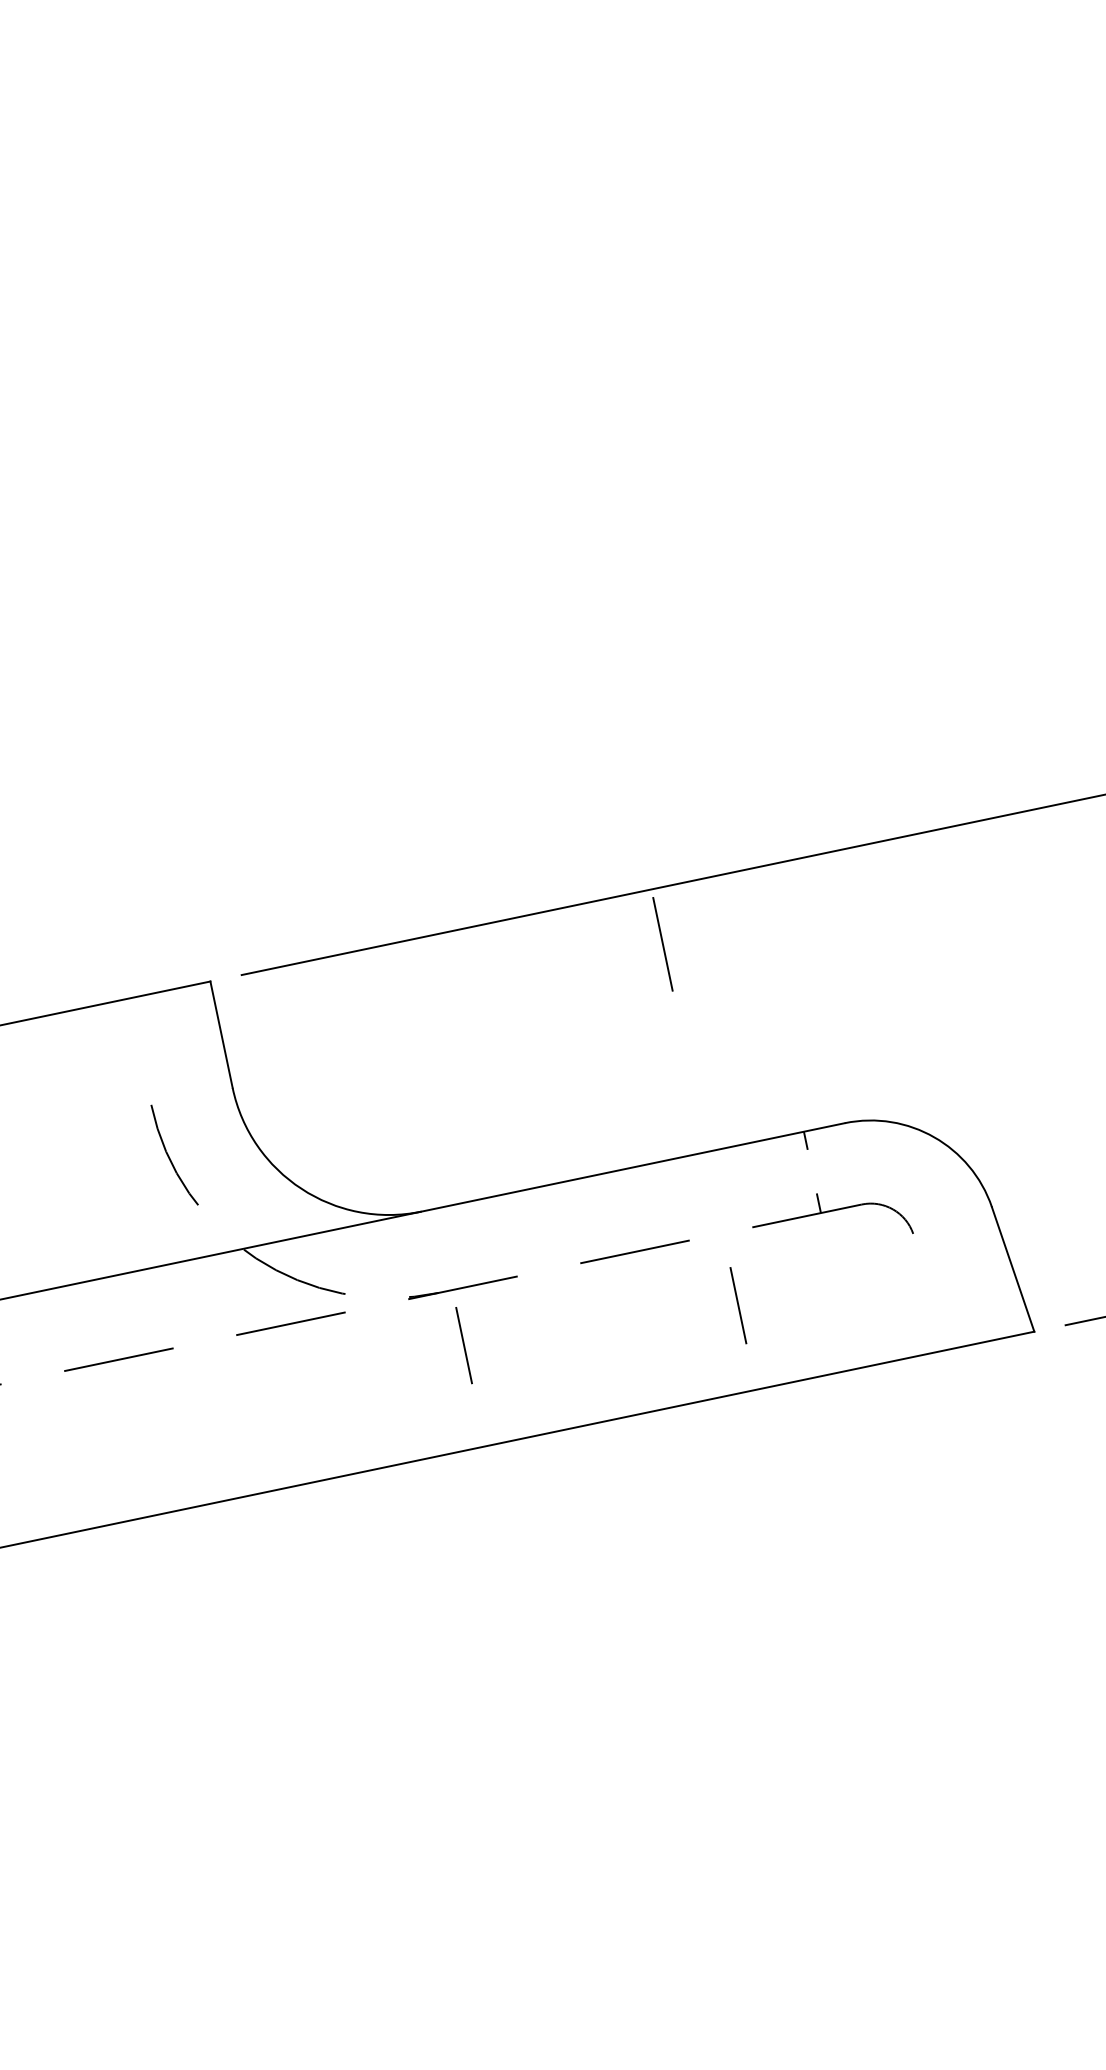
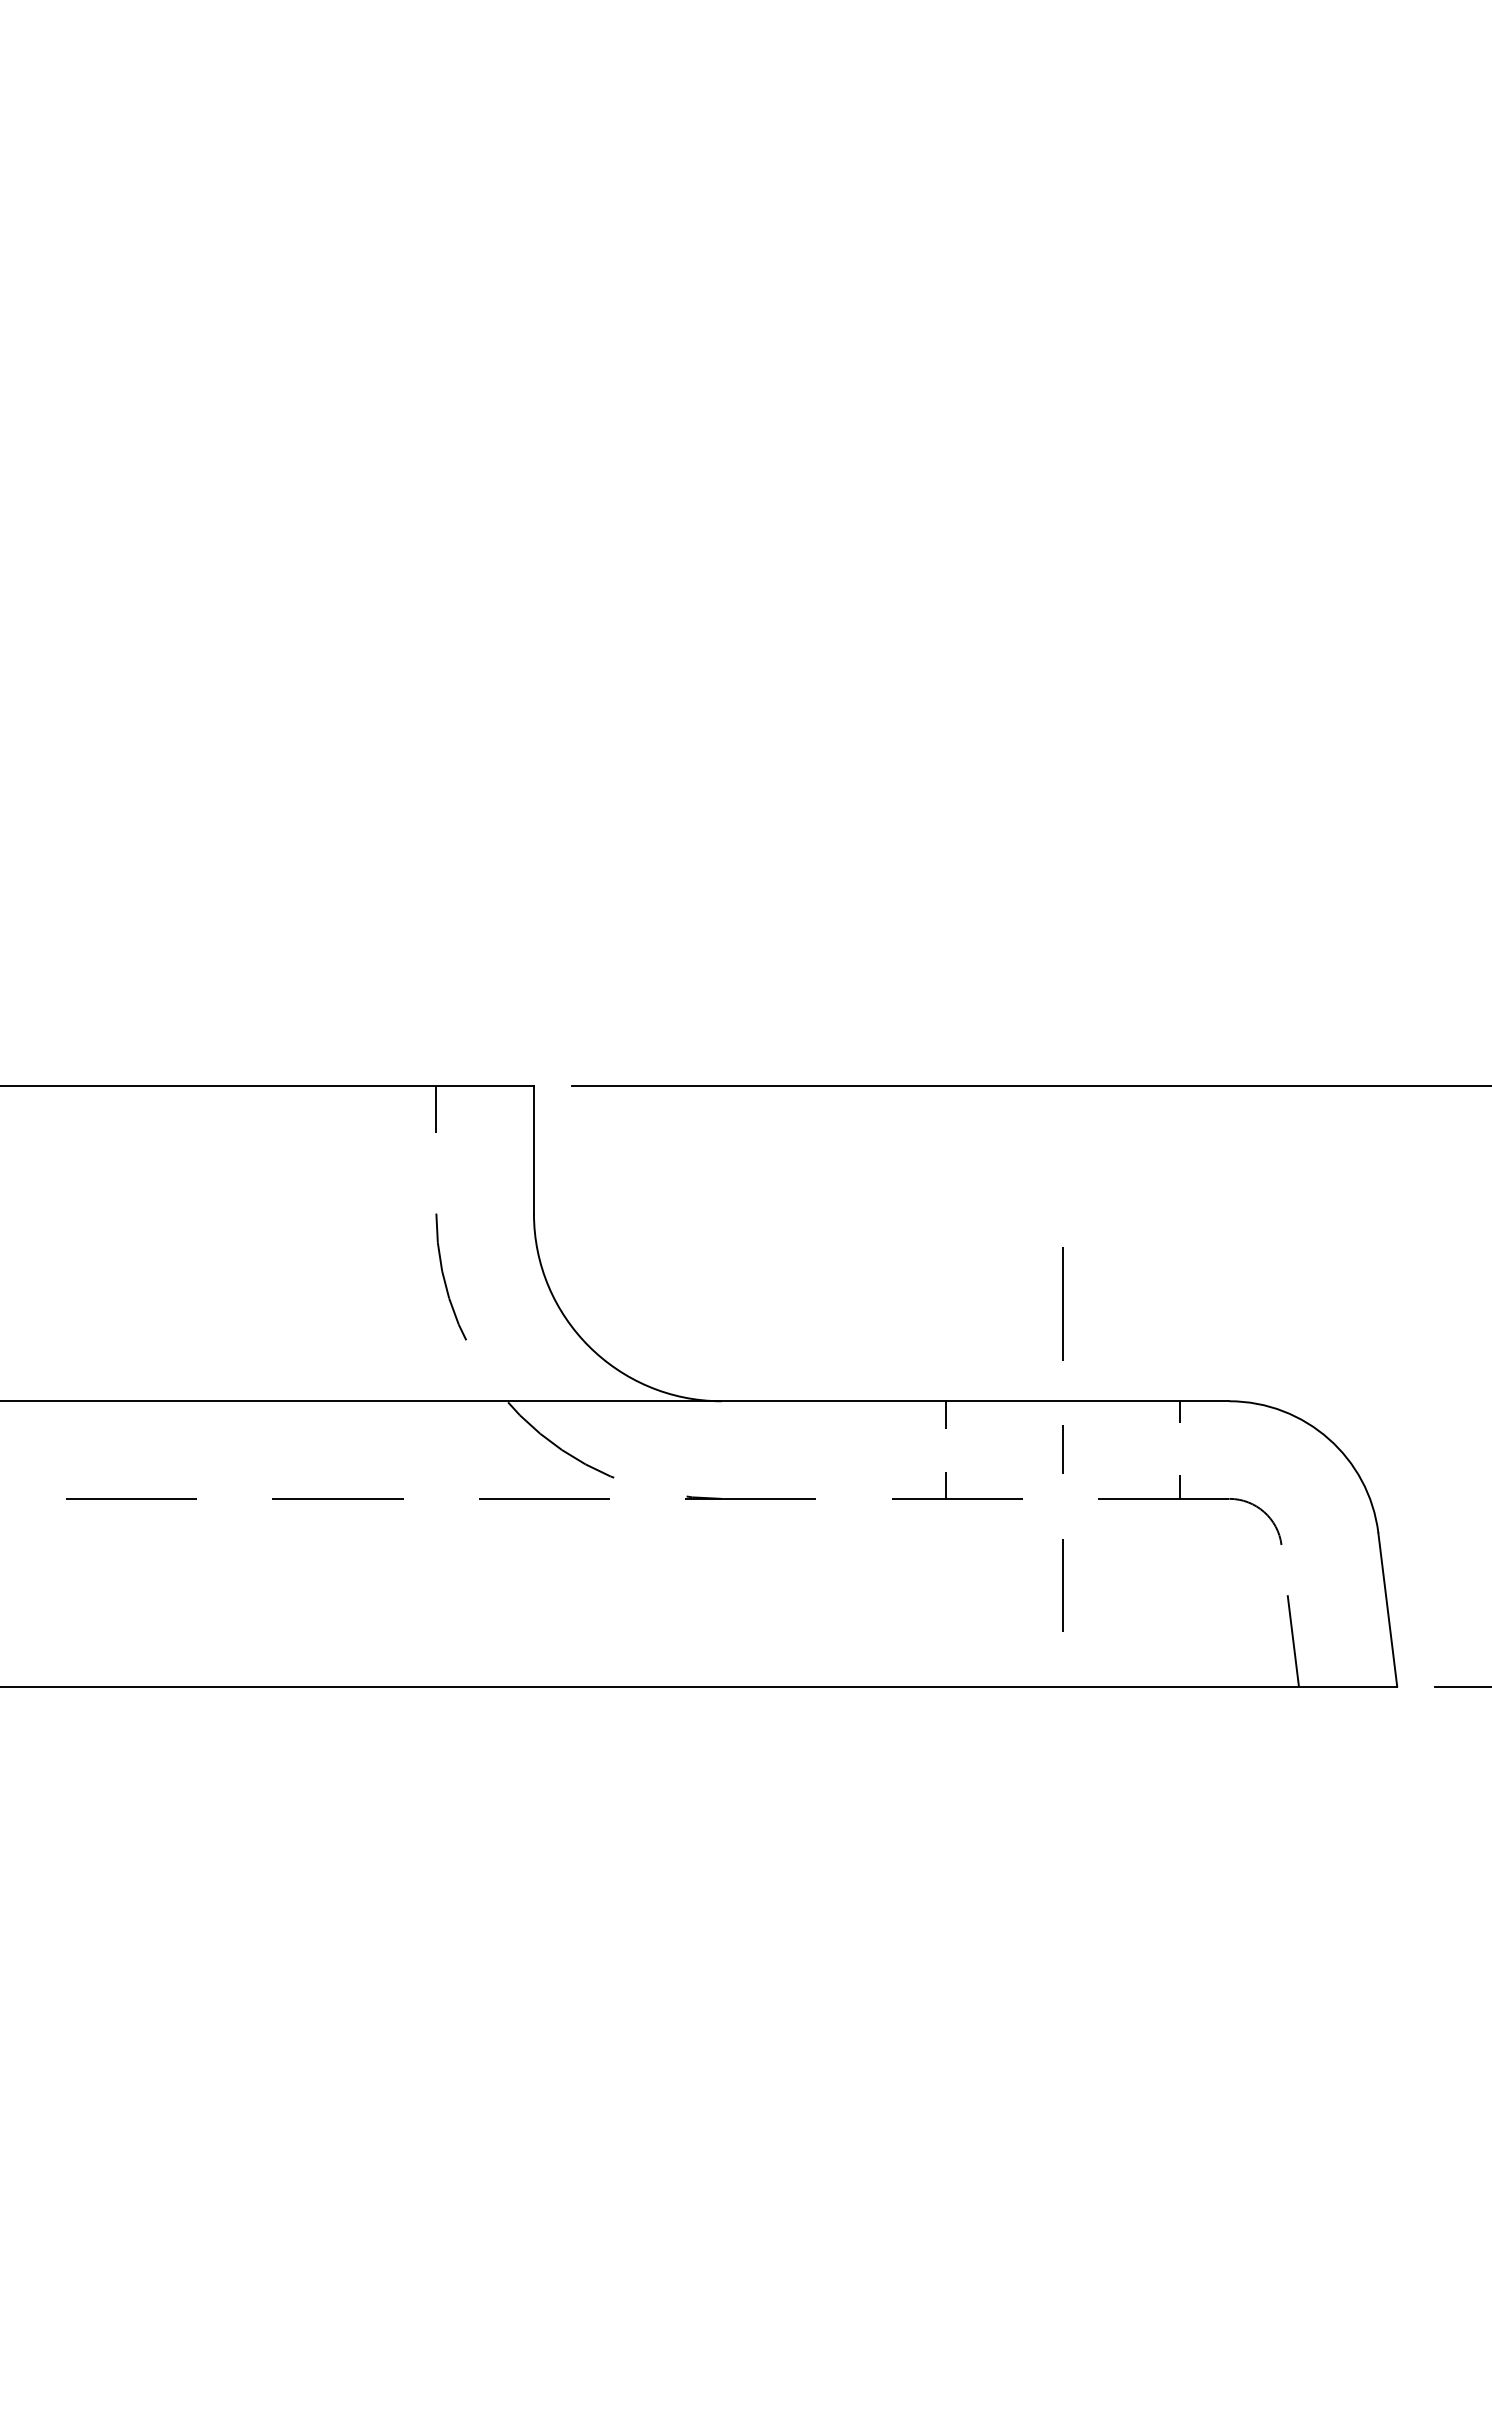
line: (662, 944) -> (1062, 1303), moved
line: (133, 1017) -> (436, 1108), added
line: (611, 1184) -> (946, 1415), added
line: (714, 1191) -> (1063, 1448), added
line: (623, 1242) -> (946, 1485), added
line: (939, 1311) -> (1292, 1640), added
line: (463, 1345) -> (737, 1565), removed

